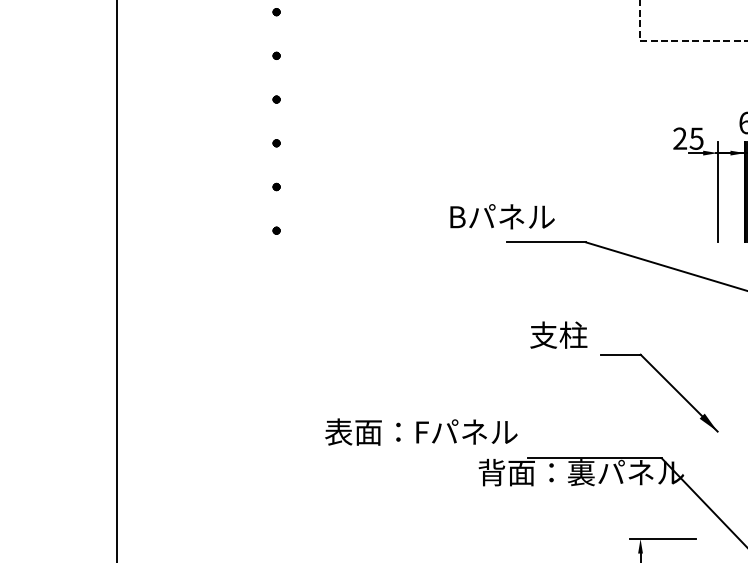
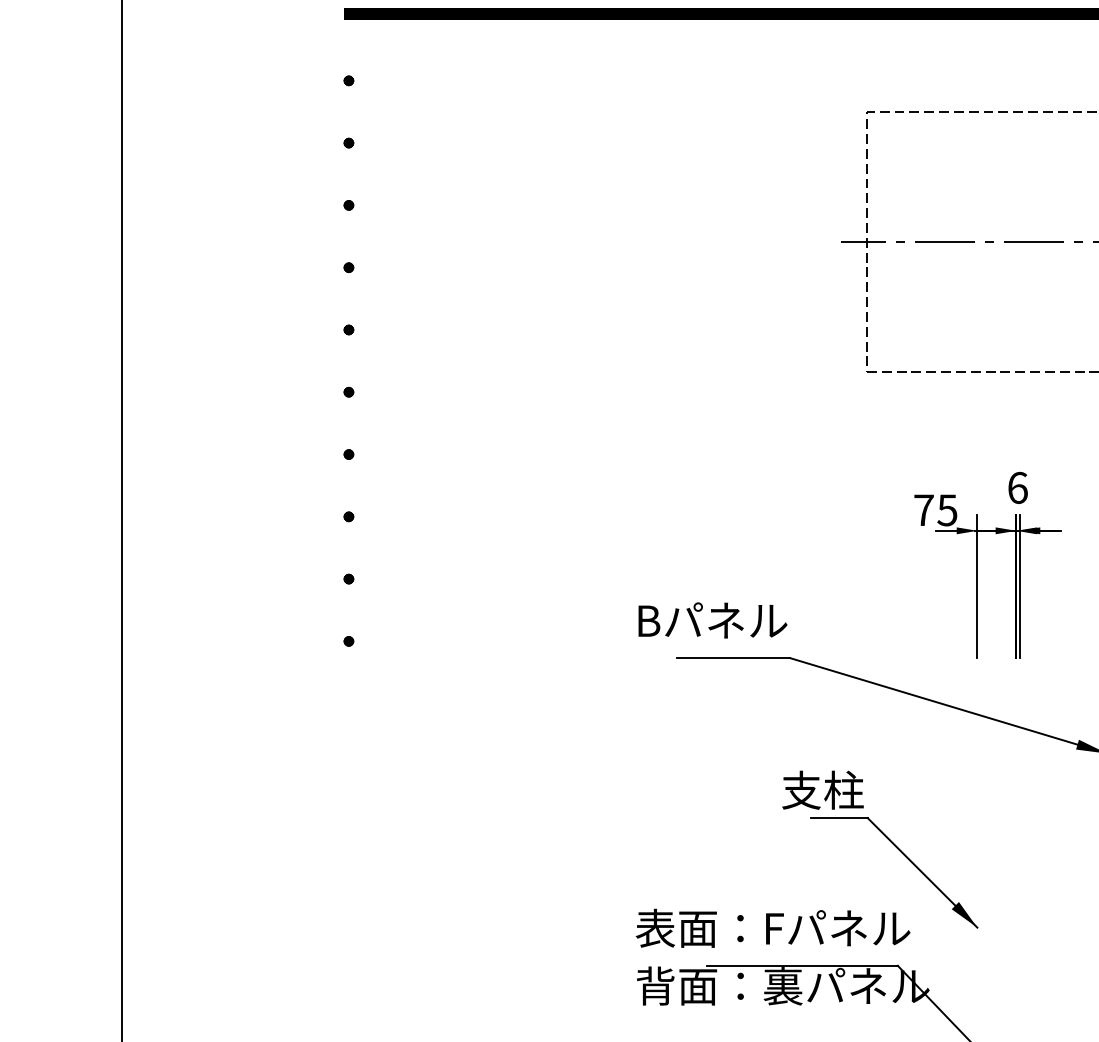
text: (679, 138) -> (923, 509), 25 -> 75
text: (502, 216) -> (712, 620), moved
text: (558, 334) -> (822, 789), moved
text: (420, 431) -> (772, 927), moved

